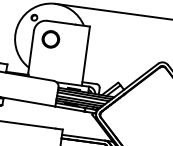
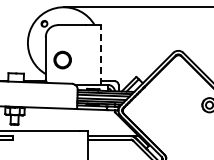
part: (50, 38) -> (62, 59), moved
line: (85, 56) -> (100, 55), solid -> dashed

